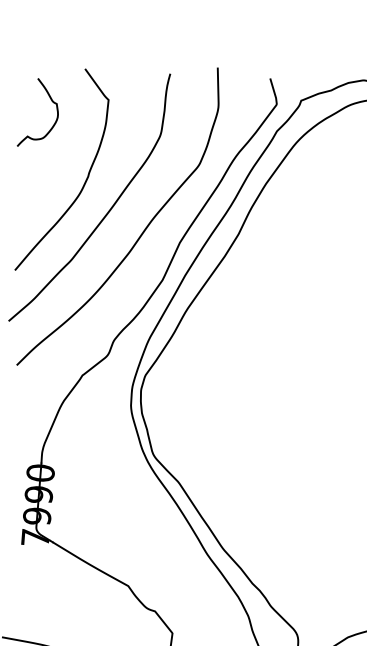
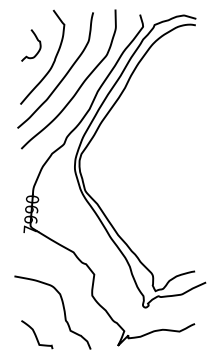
curve: (49, 99) -> (36, 39), moved

